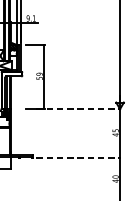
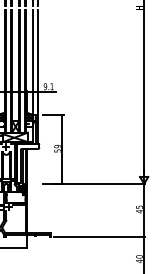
line: (78, 109) -> (99, 184), dashed -> solid
line: (78, 158) -> (99, 236), dashed -> solid

